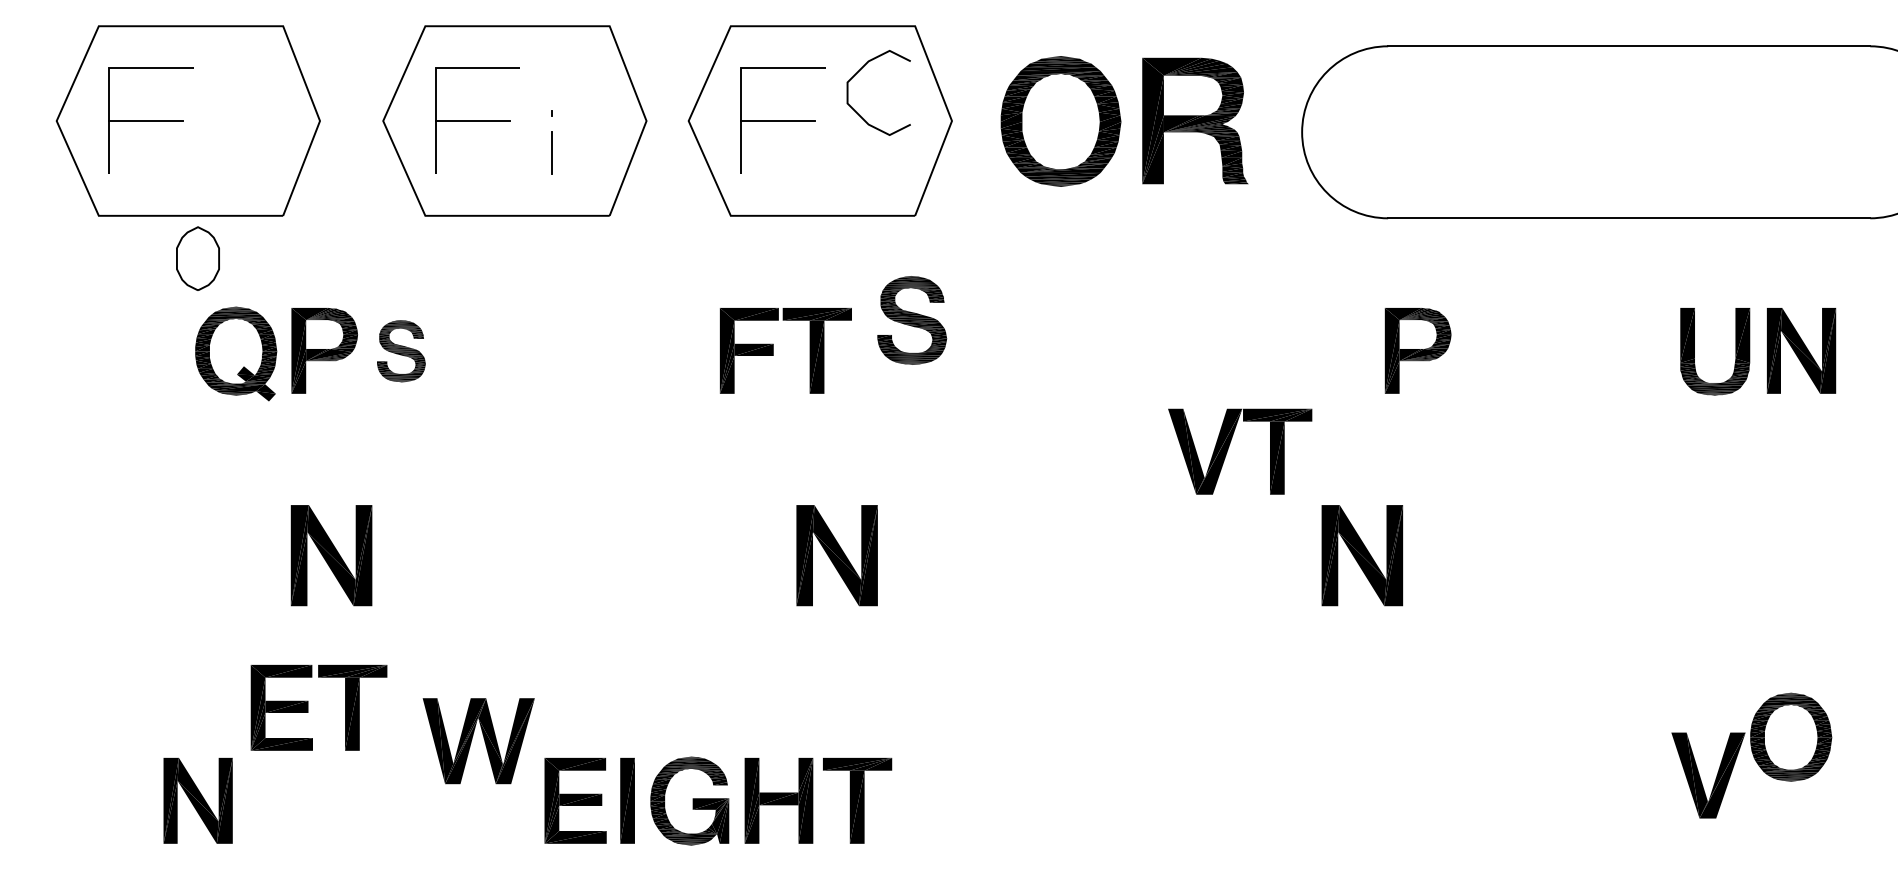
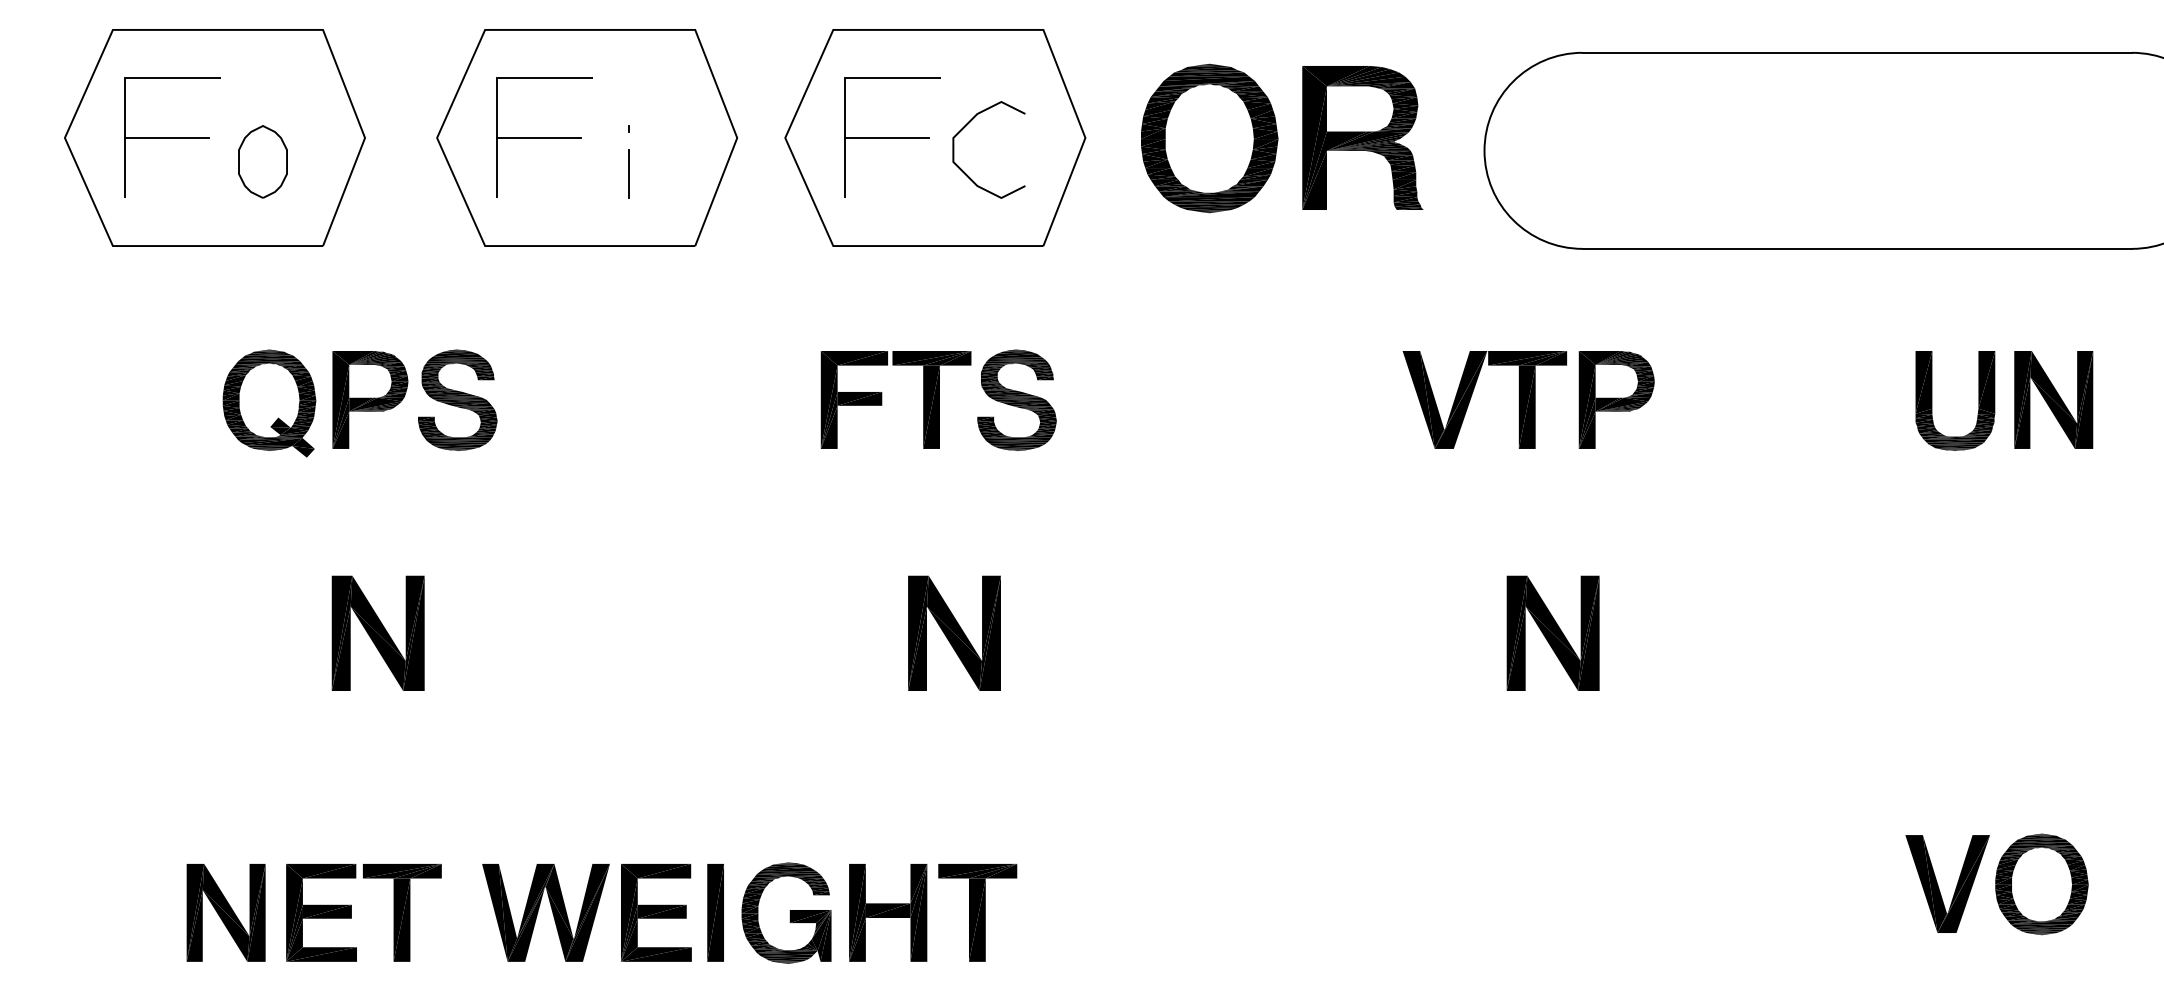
curve: (859, 72) -> (966, 126), moved
part: (197, 258) -> (262, 161), moved
part: (911, 320) -> (1016, 400), moved
part: (401, 351) -> (457, 400), size x1.43
part: (1229, 447) -> (1472, 395), moved
part: (308, 707) -> (351, 912), moved
part: (1790, 737) -> (2041, 884), moved
part: (483, 739) -> (551, 910), moved

